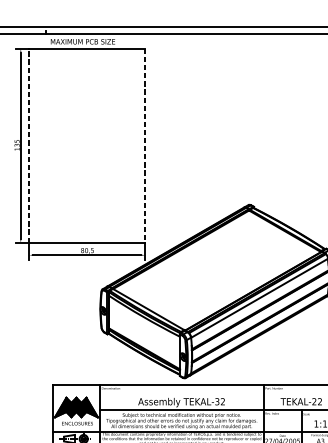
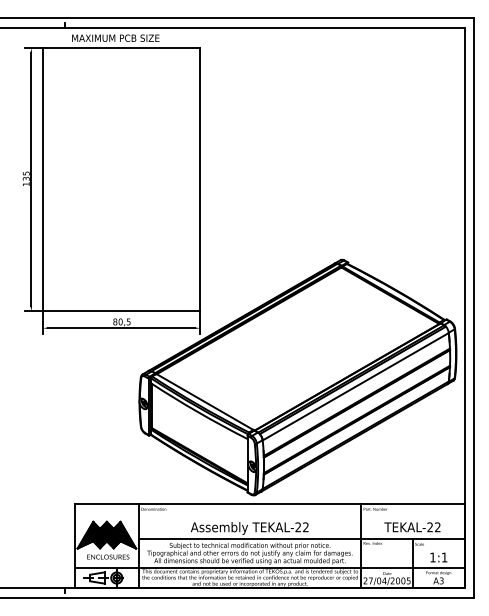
line: (29, 145) -> (43, 179), dashed -> solid
line: (145, 145) -> (200, 179), dashed -> solid
text: (217, 401) -> (298, 527), TEKAL-32 -> TEKAL-22

